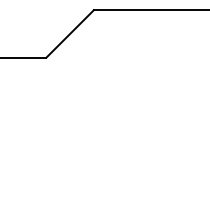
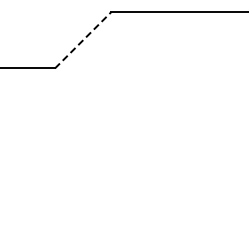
line: (70, 34) -> (83, 40), solid -> dashed

